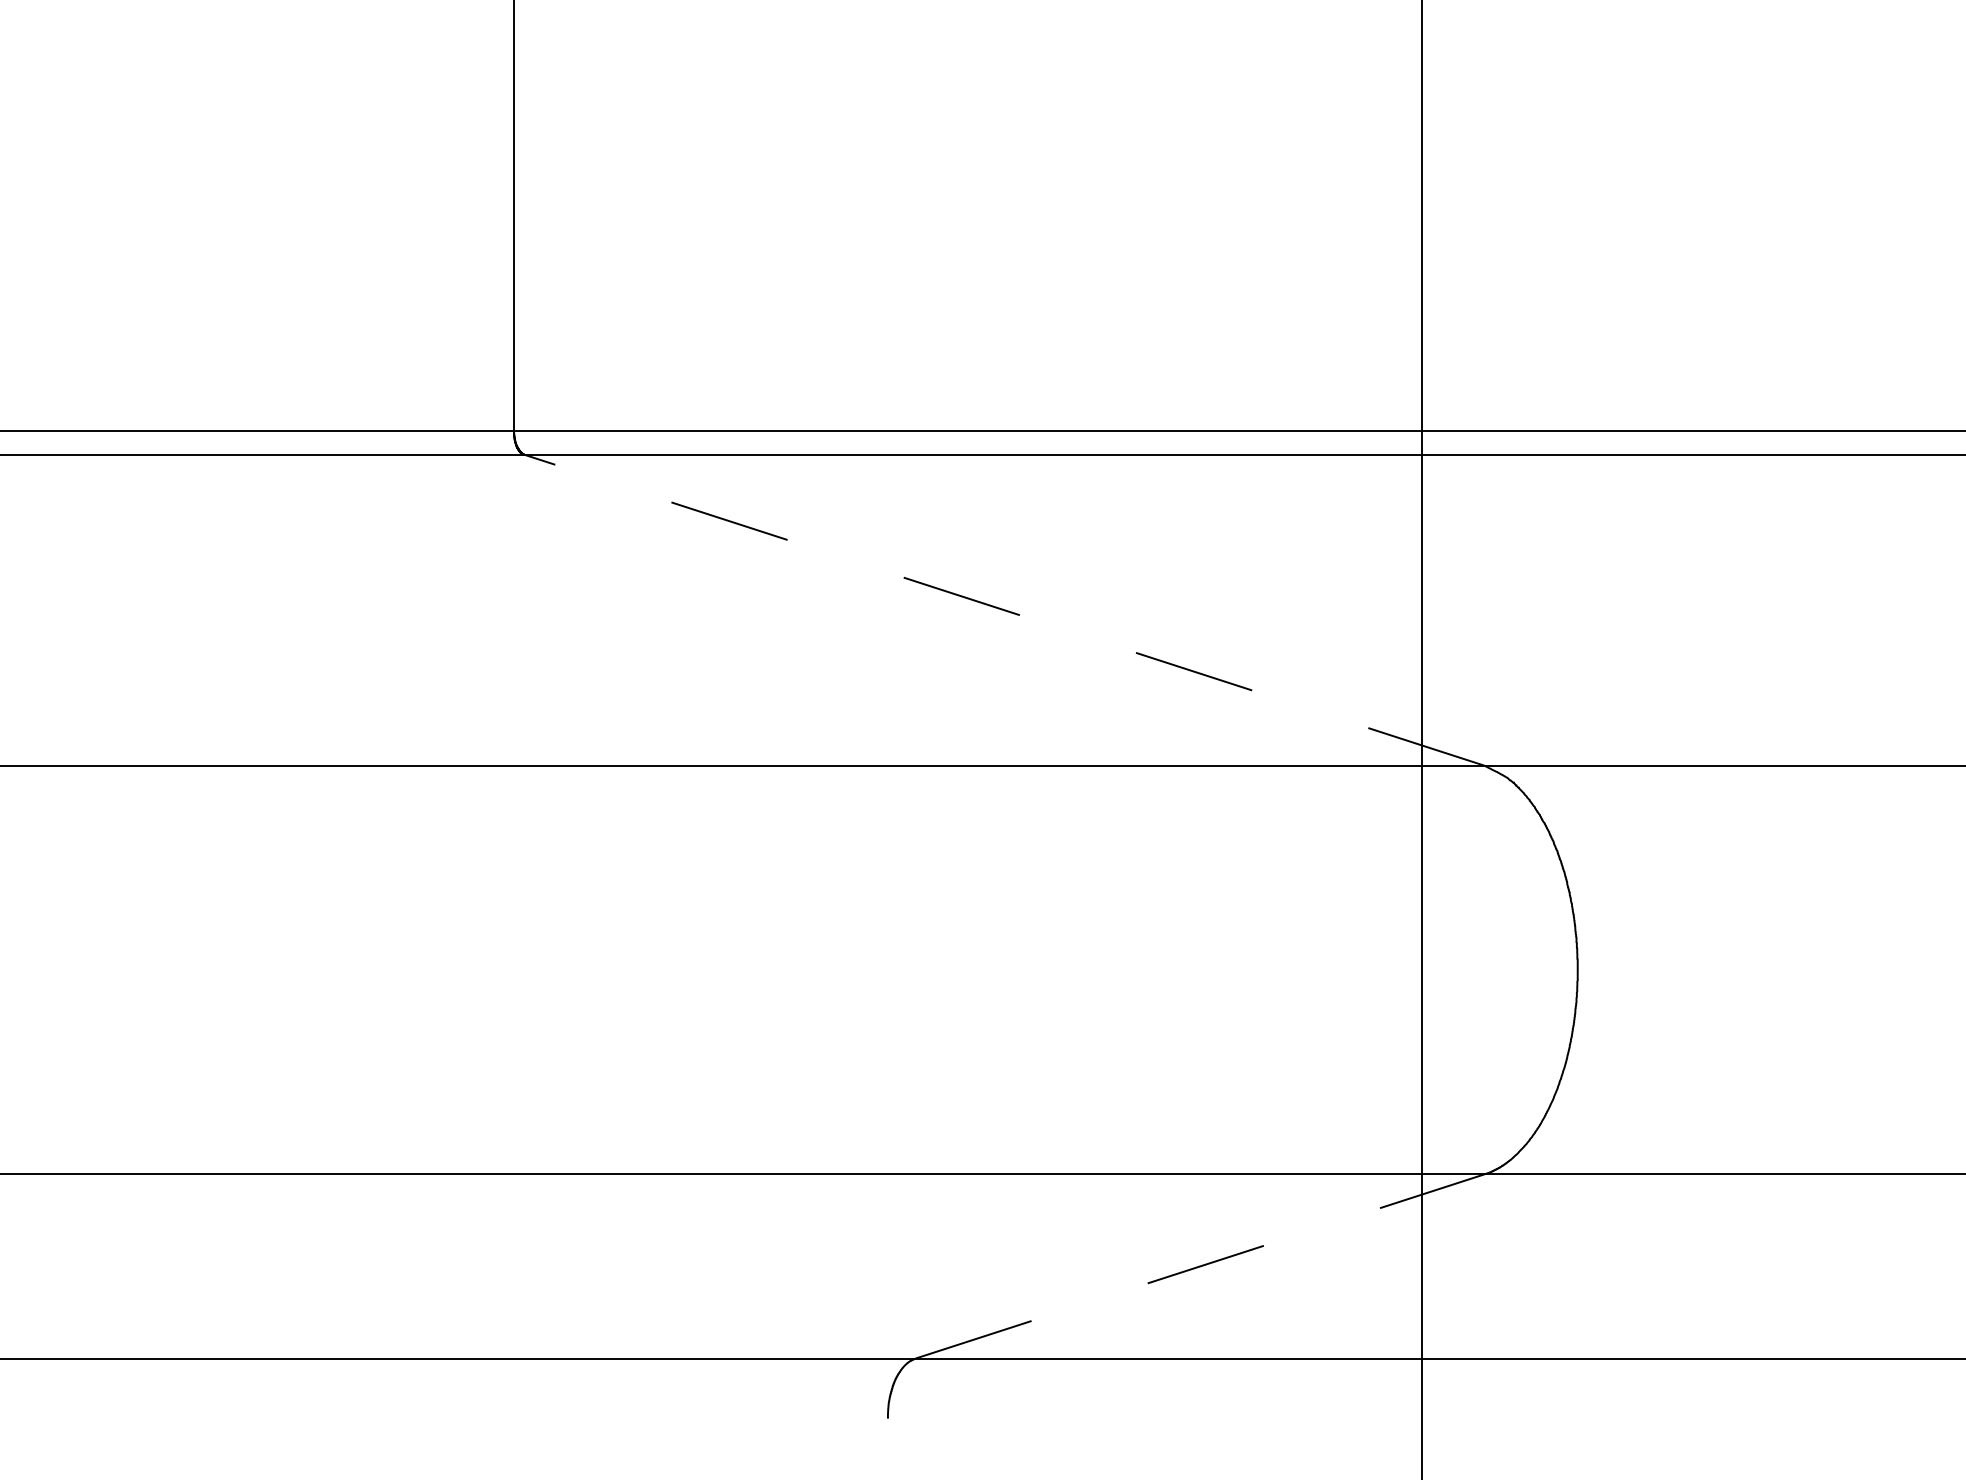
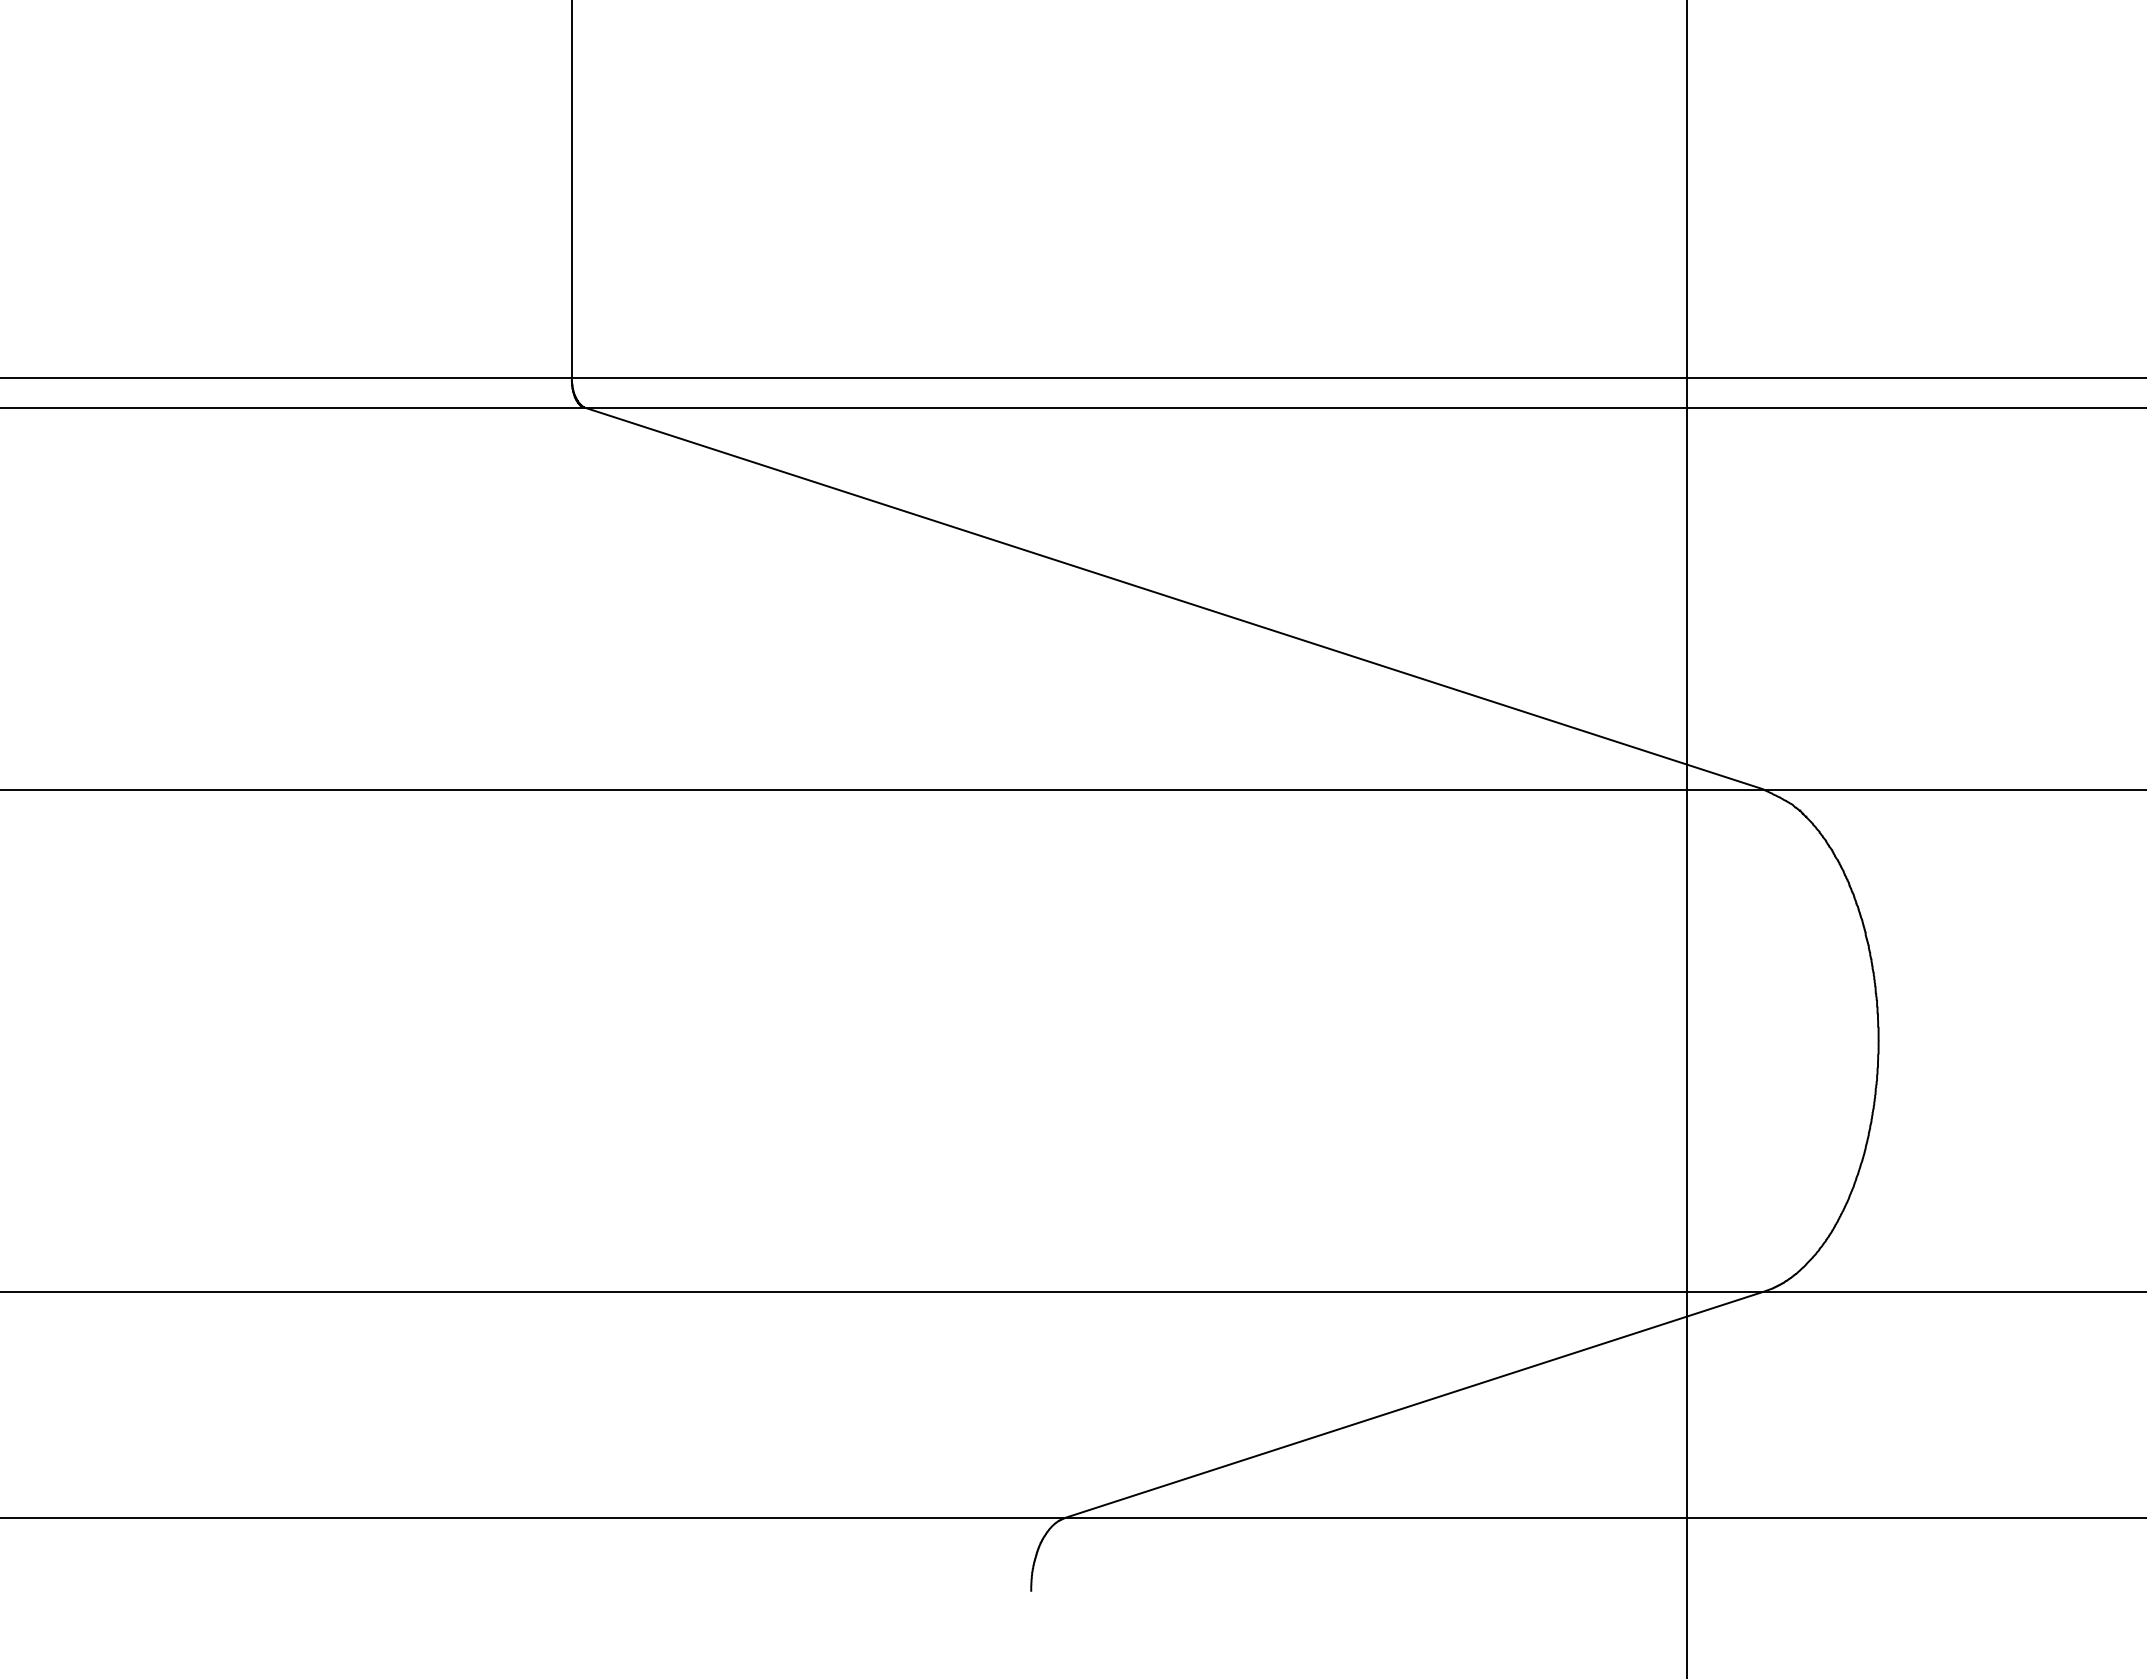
line: (1004, 610) -> (1174, 598), dashed -> solid
line: (1200, 1266) -> (1415, 1404), dashed -> solid

